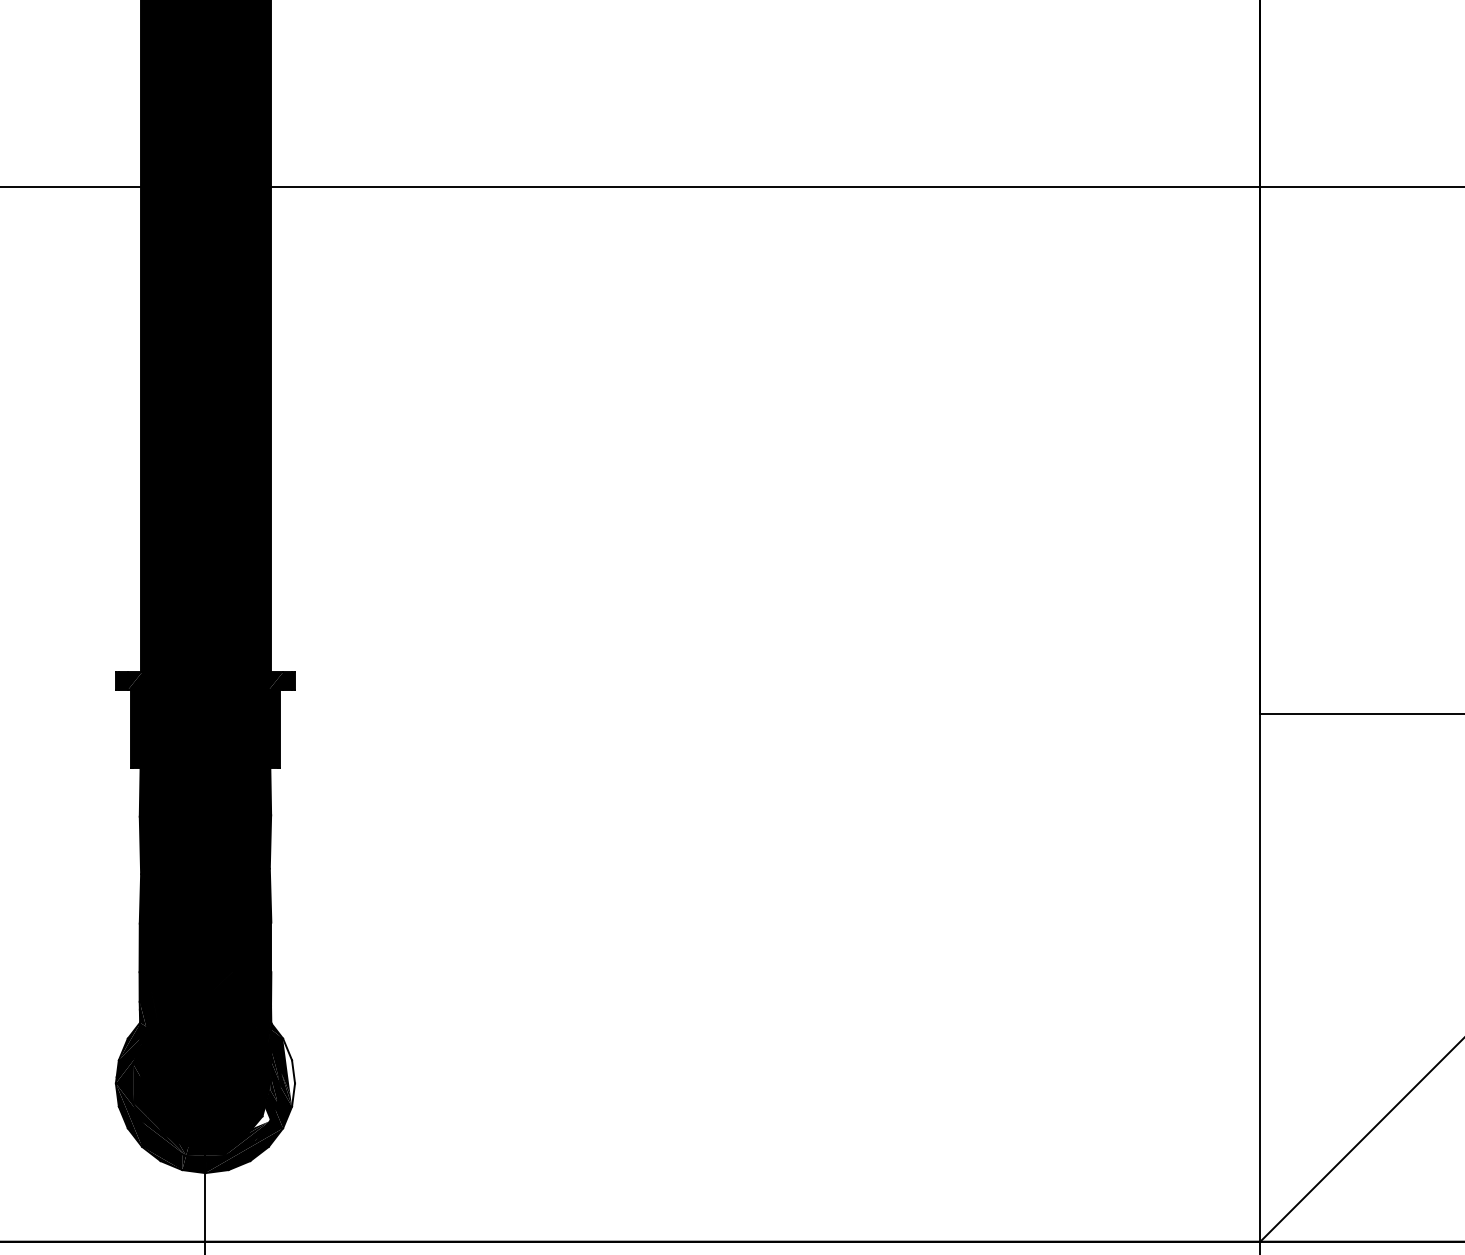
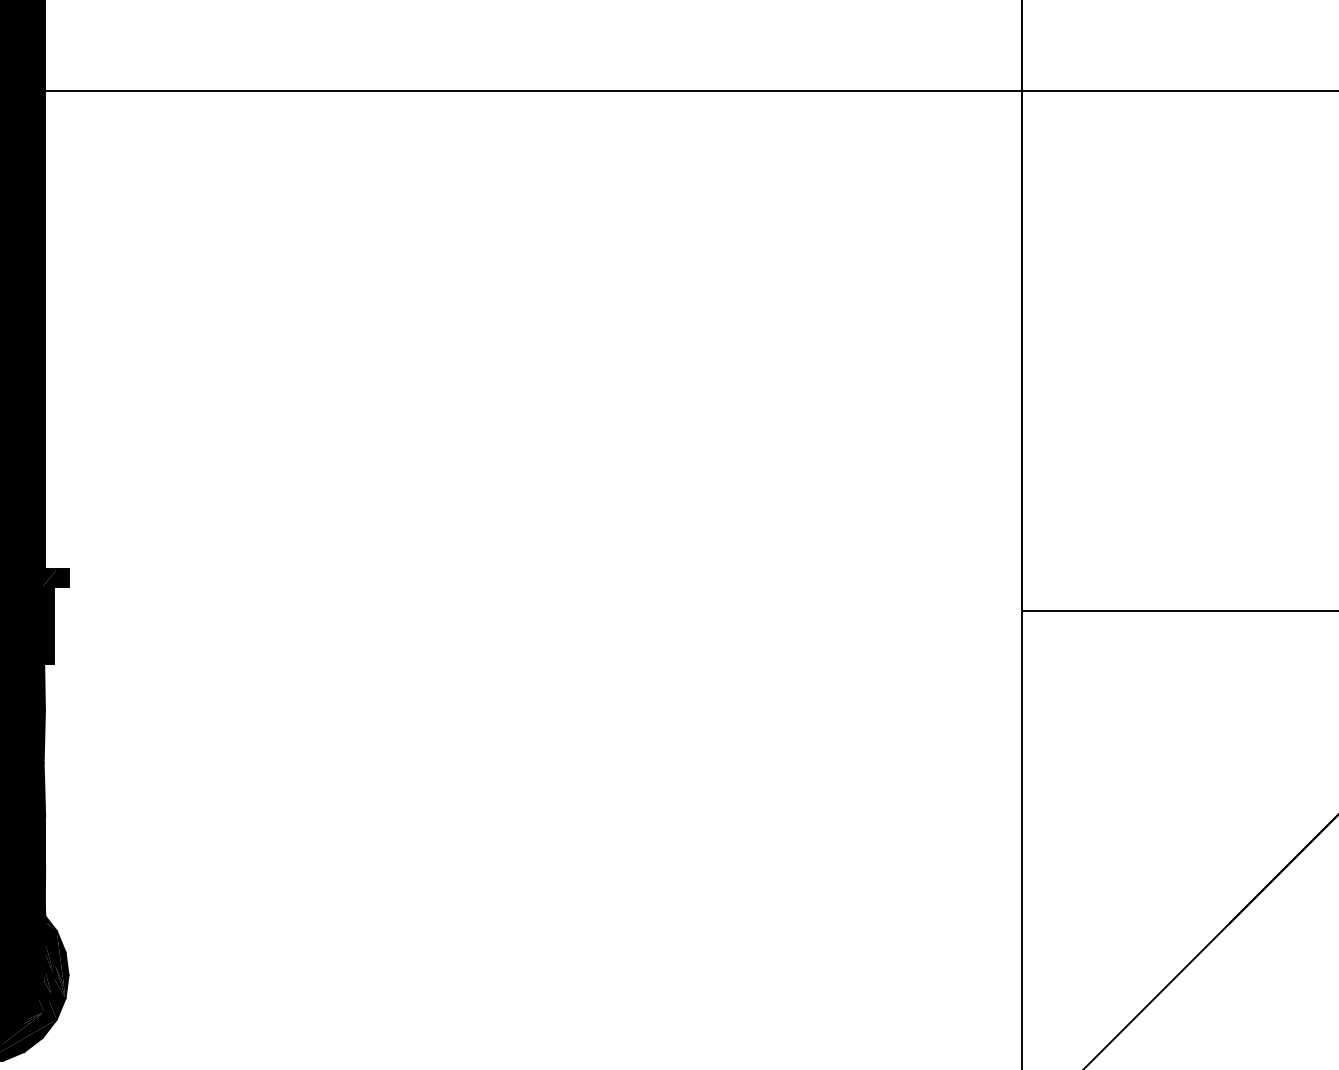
fill: (289, 1072) -> (63, 964), added
fill: (261, 1117) -> (35, 1008), added

